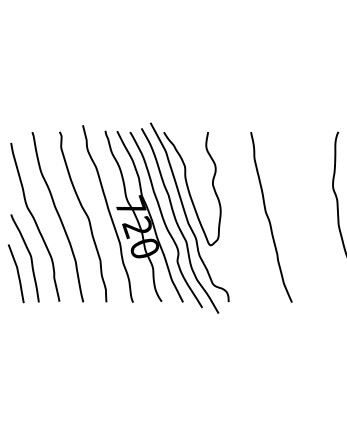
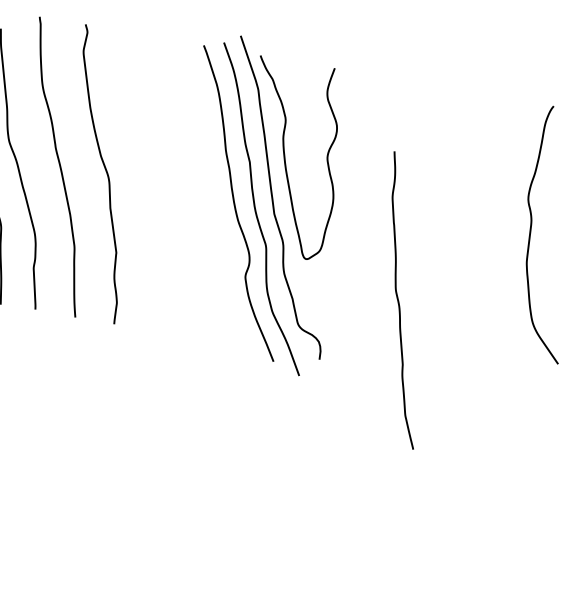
part: (132, 213) -> (183, 182), removed
curve: (269, 218) -> (400, 301), moved

